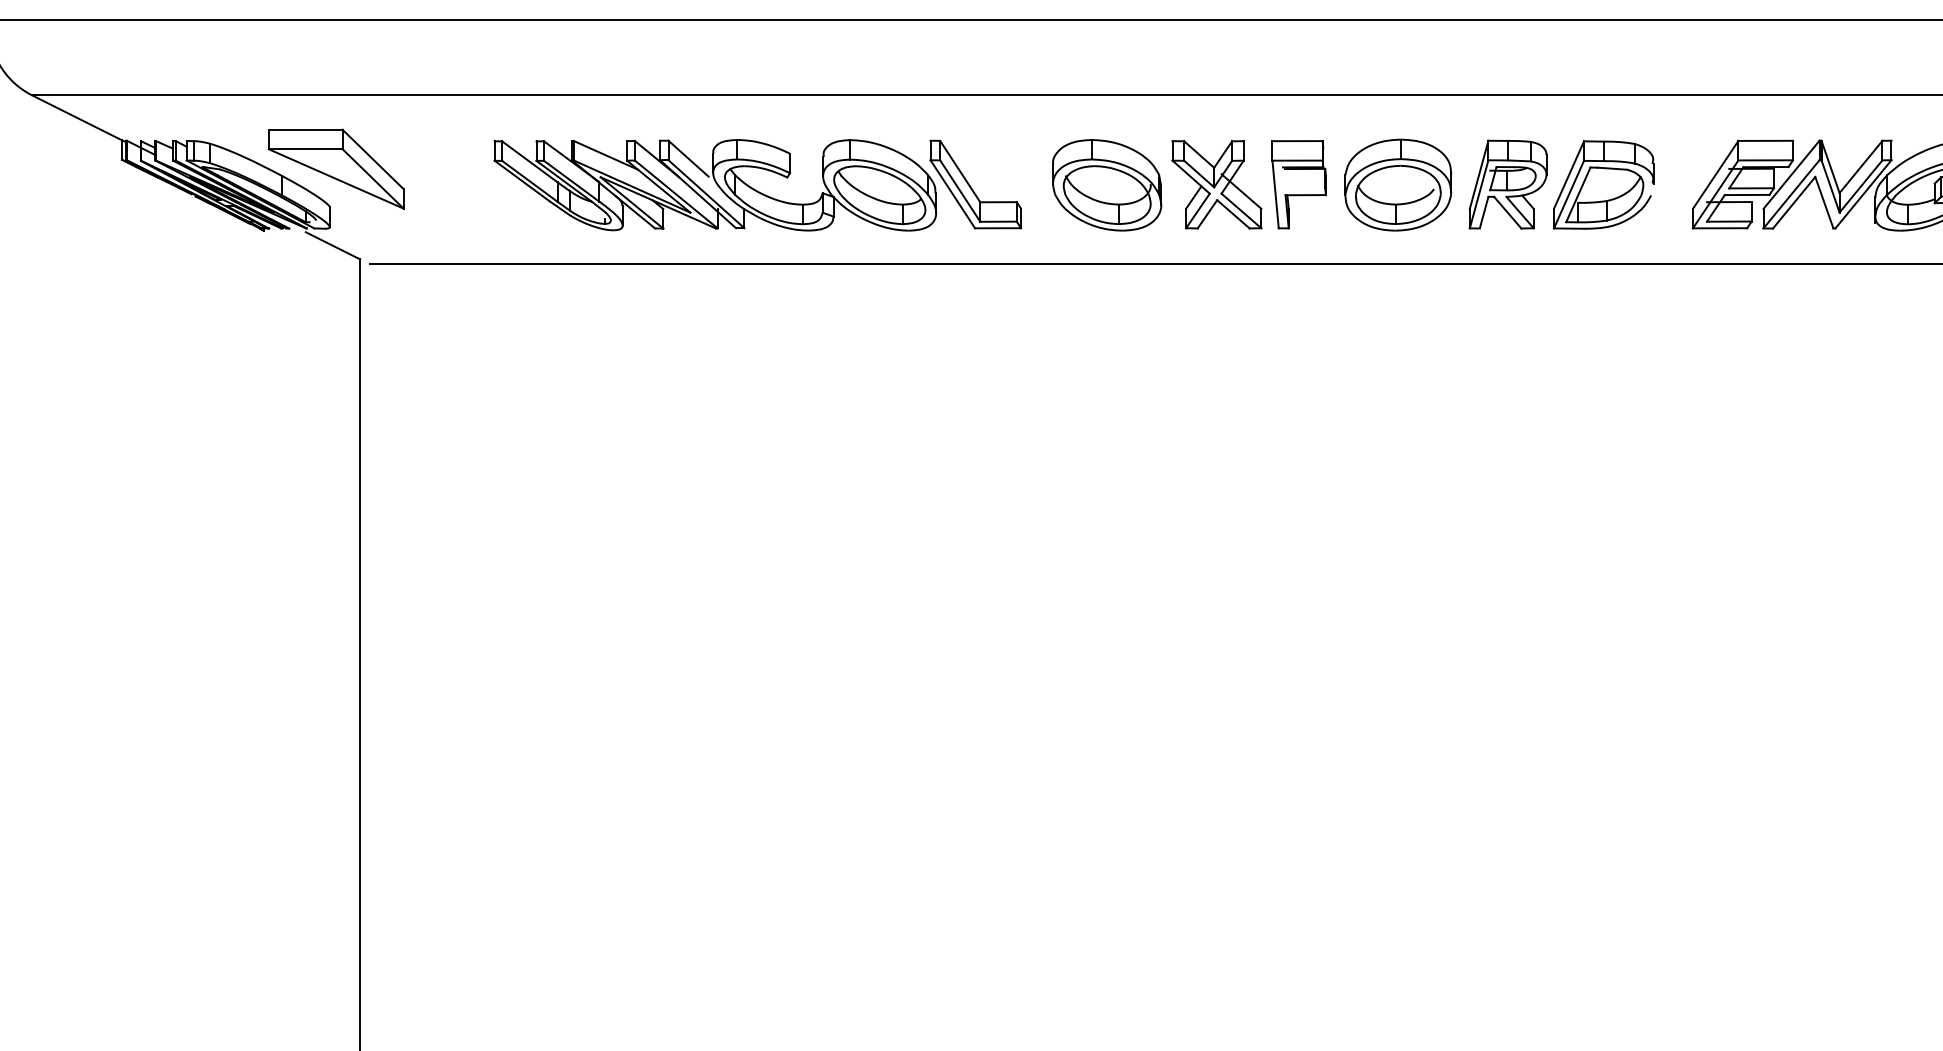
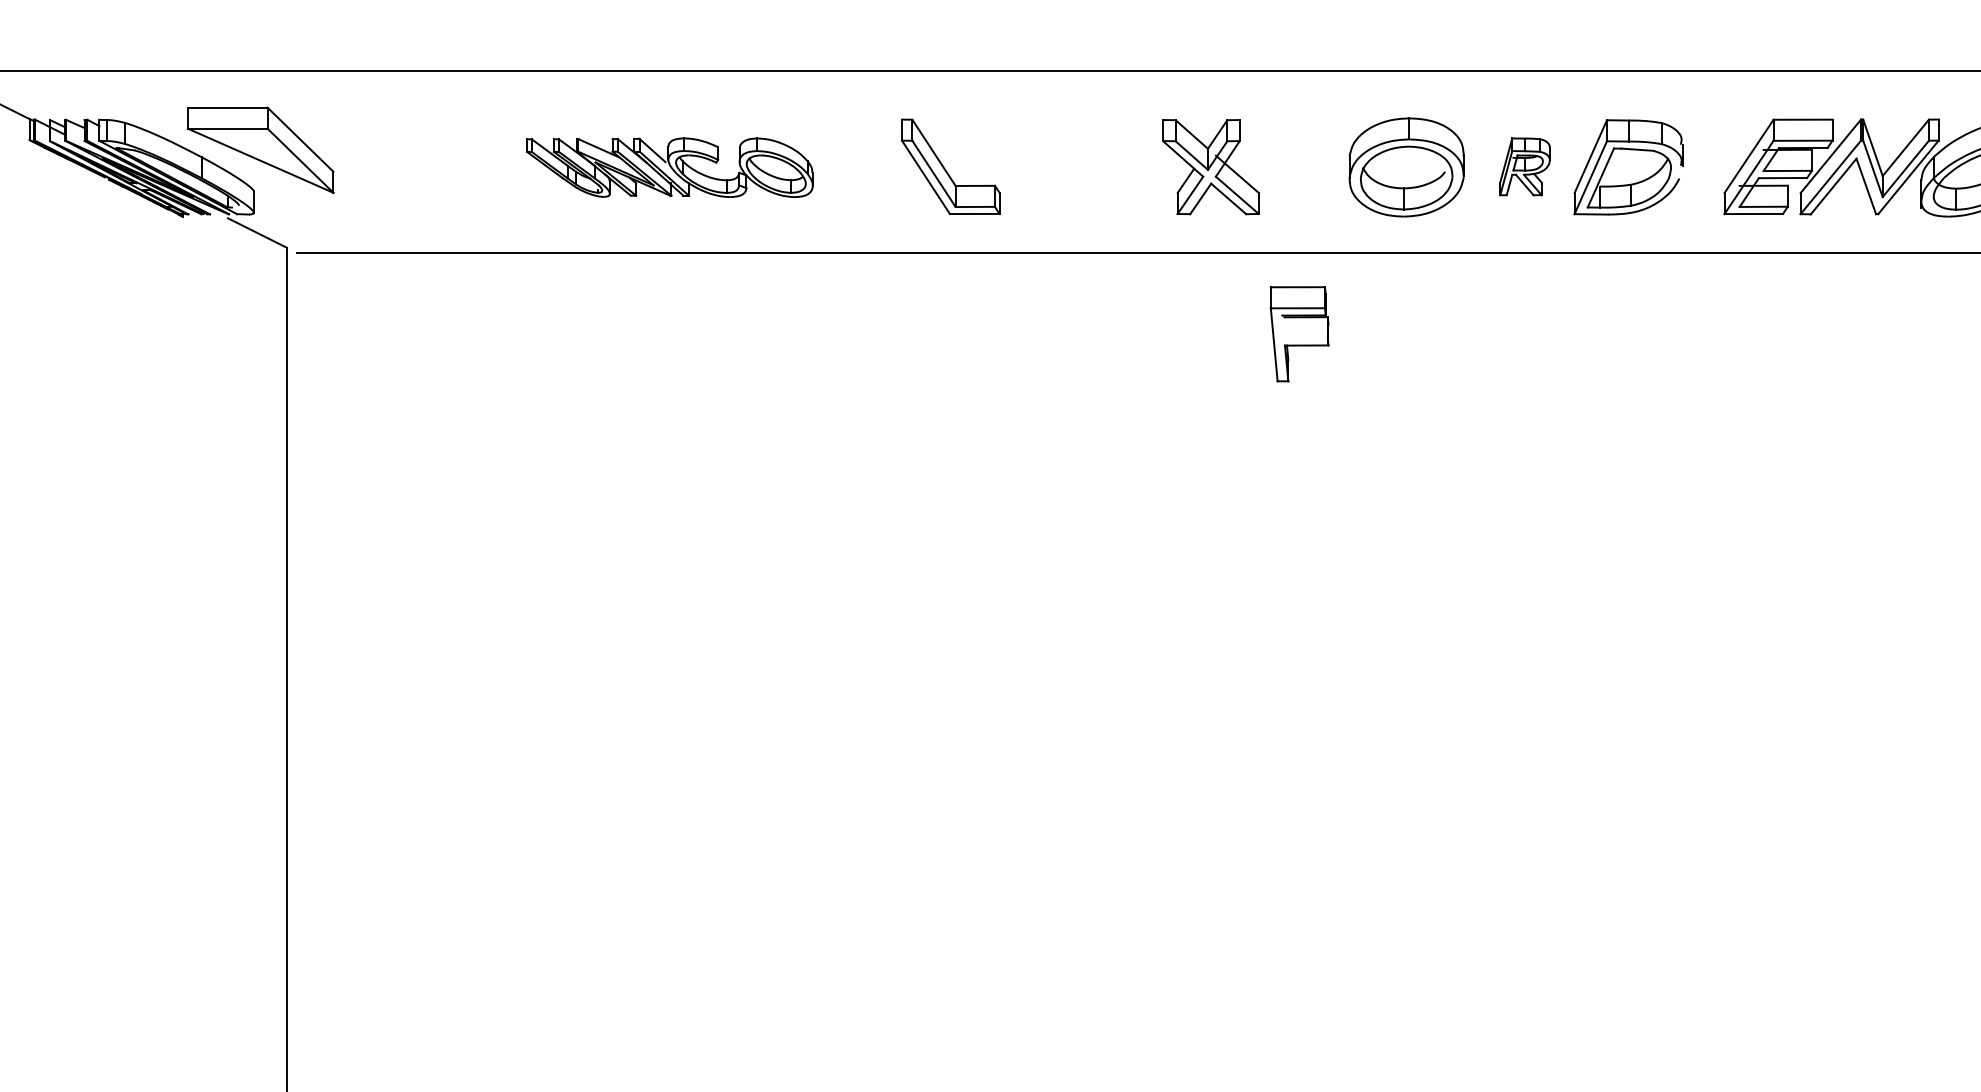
part: (1298, 184) -> (1298, 334), moved
part: (1507, 184) -> (1524, 166), size x0.6
part: (715, 185) -> (669, 167), size x0.6
part: (1107, 185) -> (1092, 167), removed

